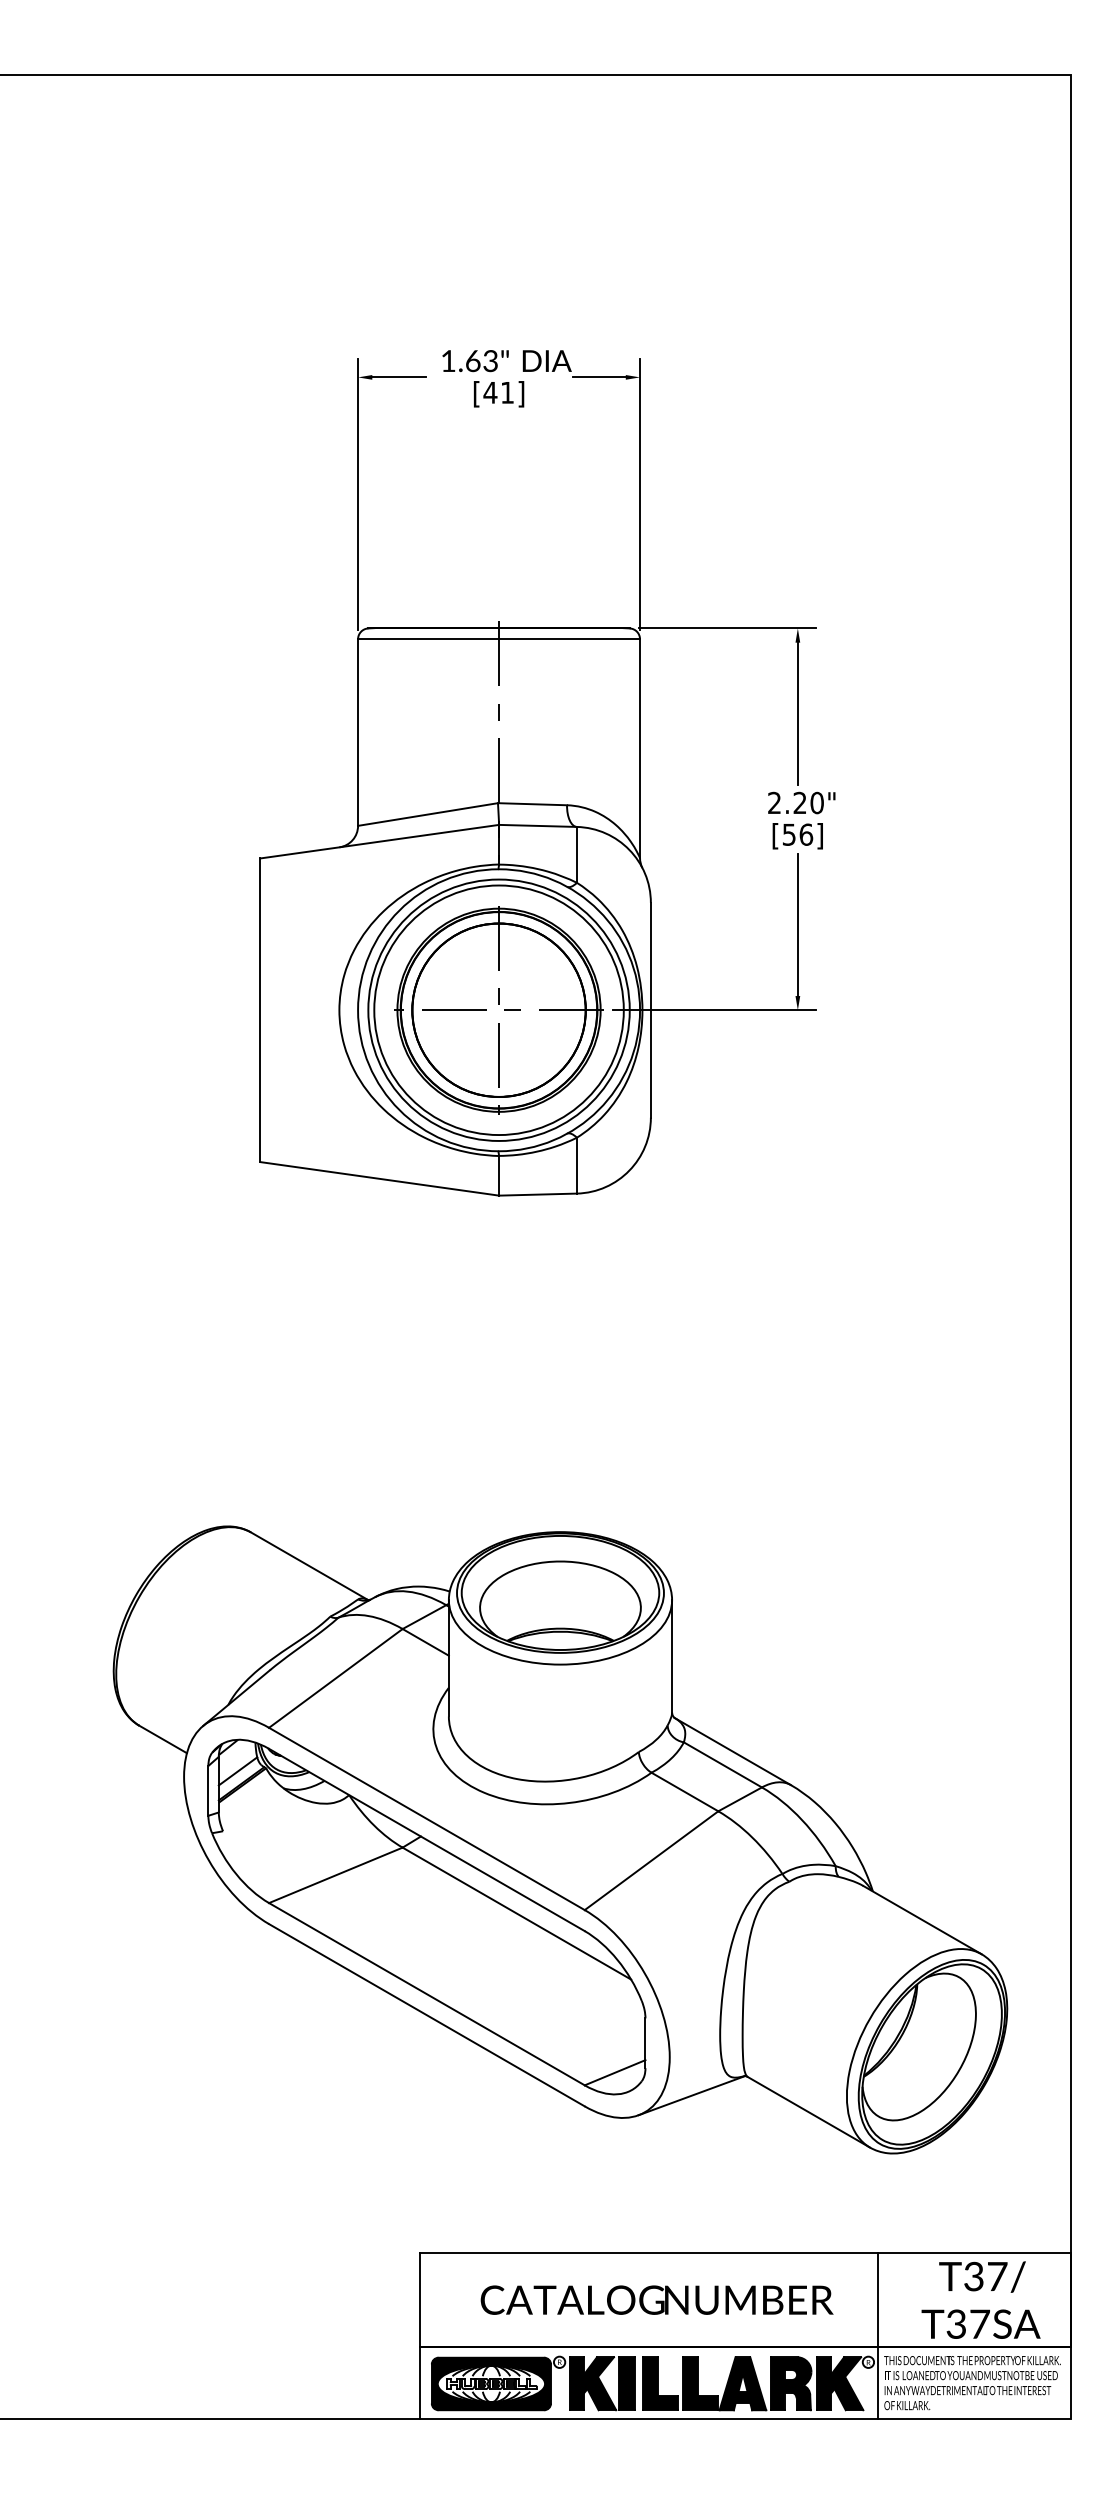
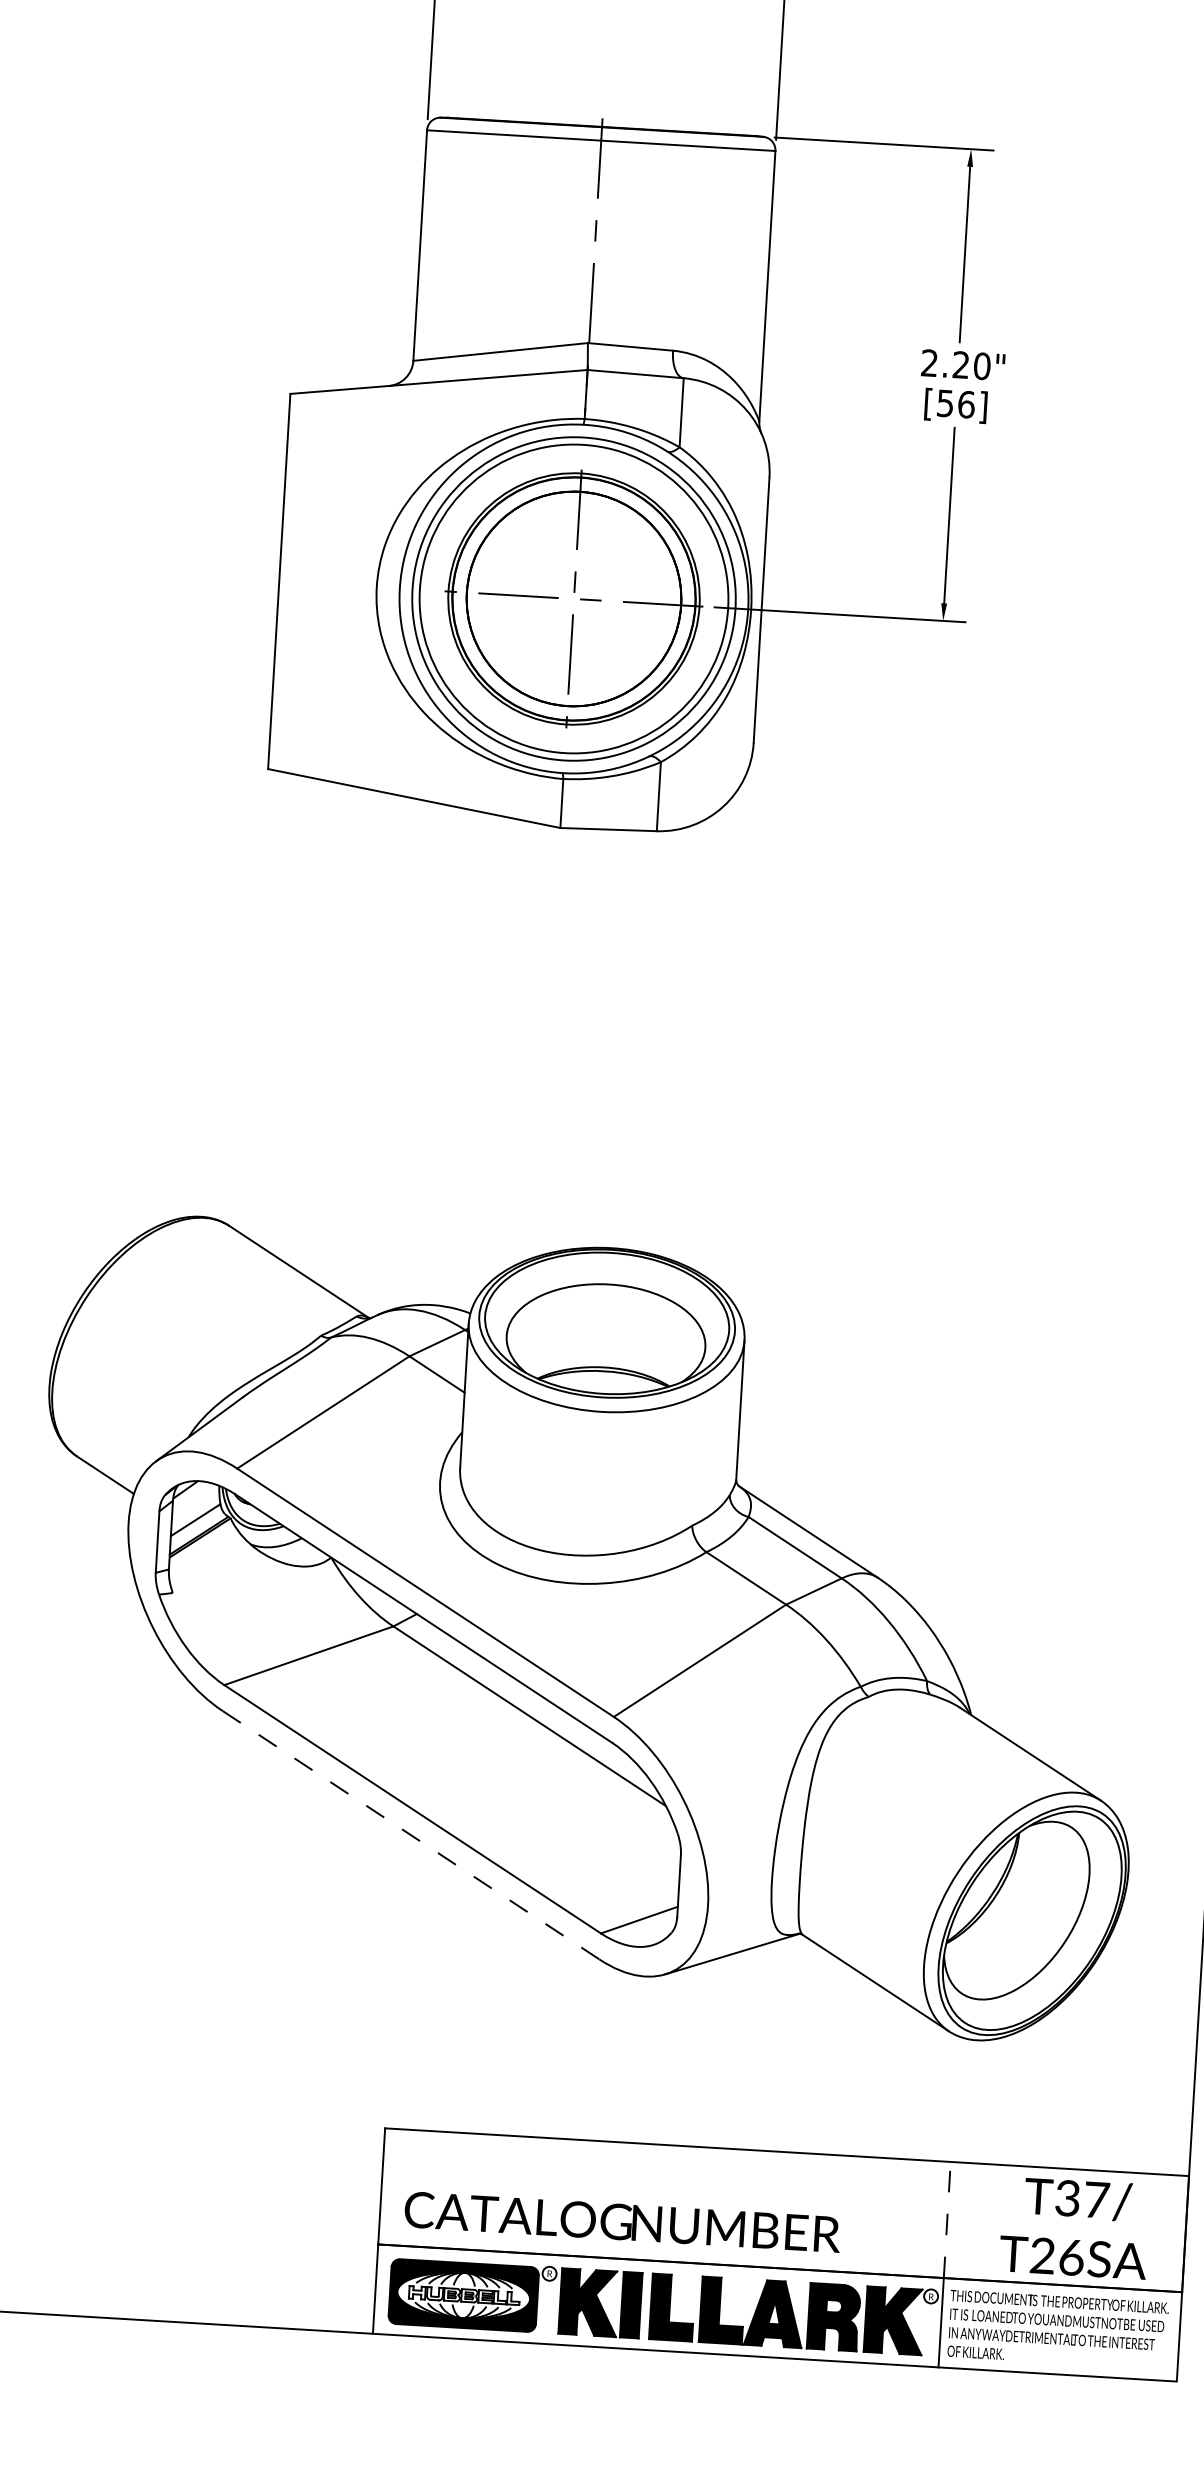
line: (427, 2015) -> (411, 1835), solid -> dashed
text: (656, 2299) -> (622, 2221), moved
line: (877, 2299) -> (946, 2219), solid -> dashed
text: (967, 2323) -> (1056, 2255), T37SA -> T26SA

